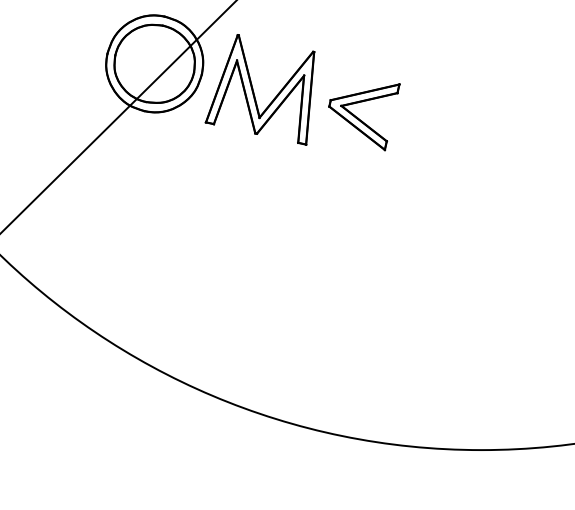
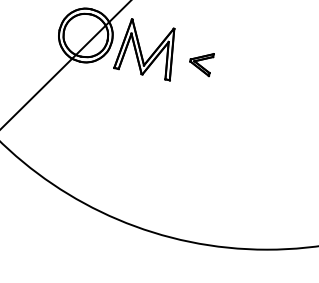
part: (363, 116) -> (201, 64), size x0.6

